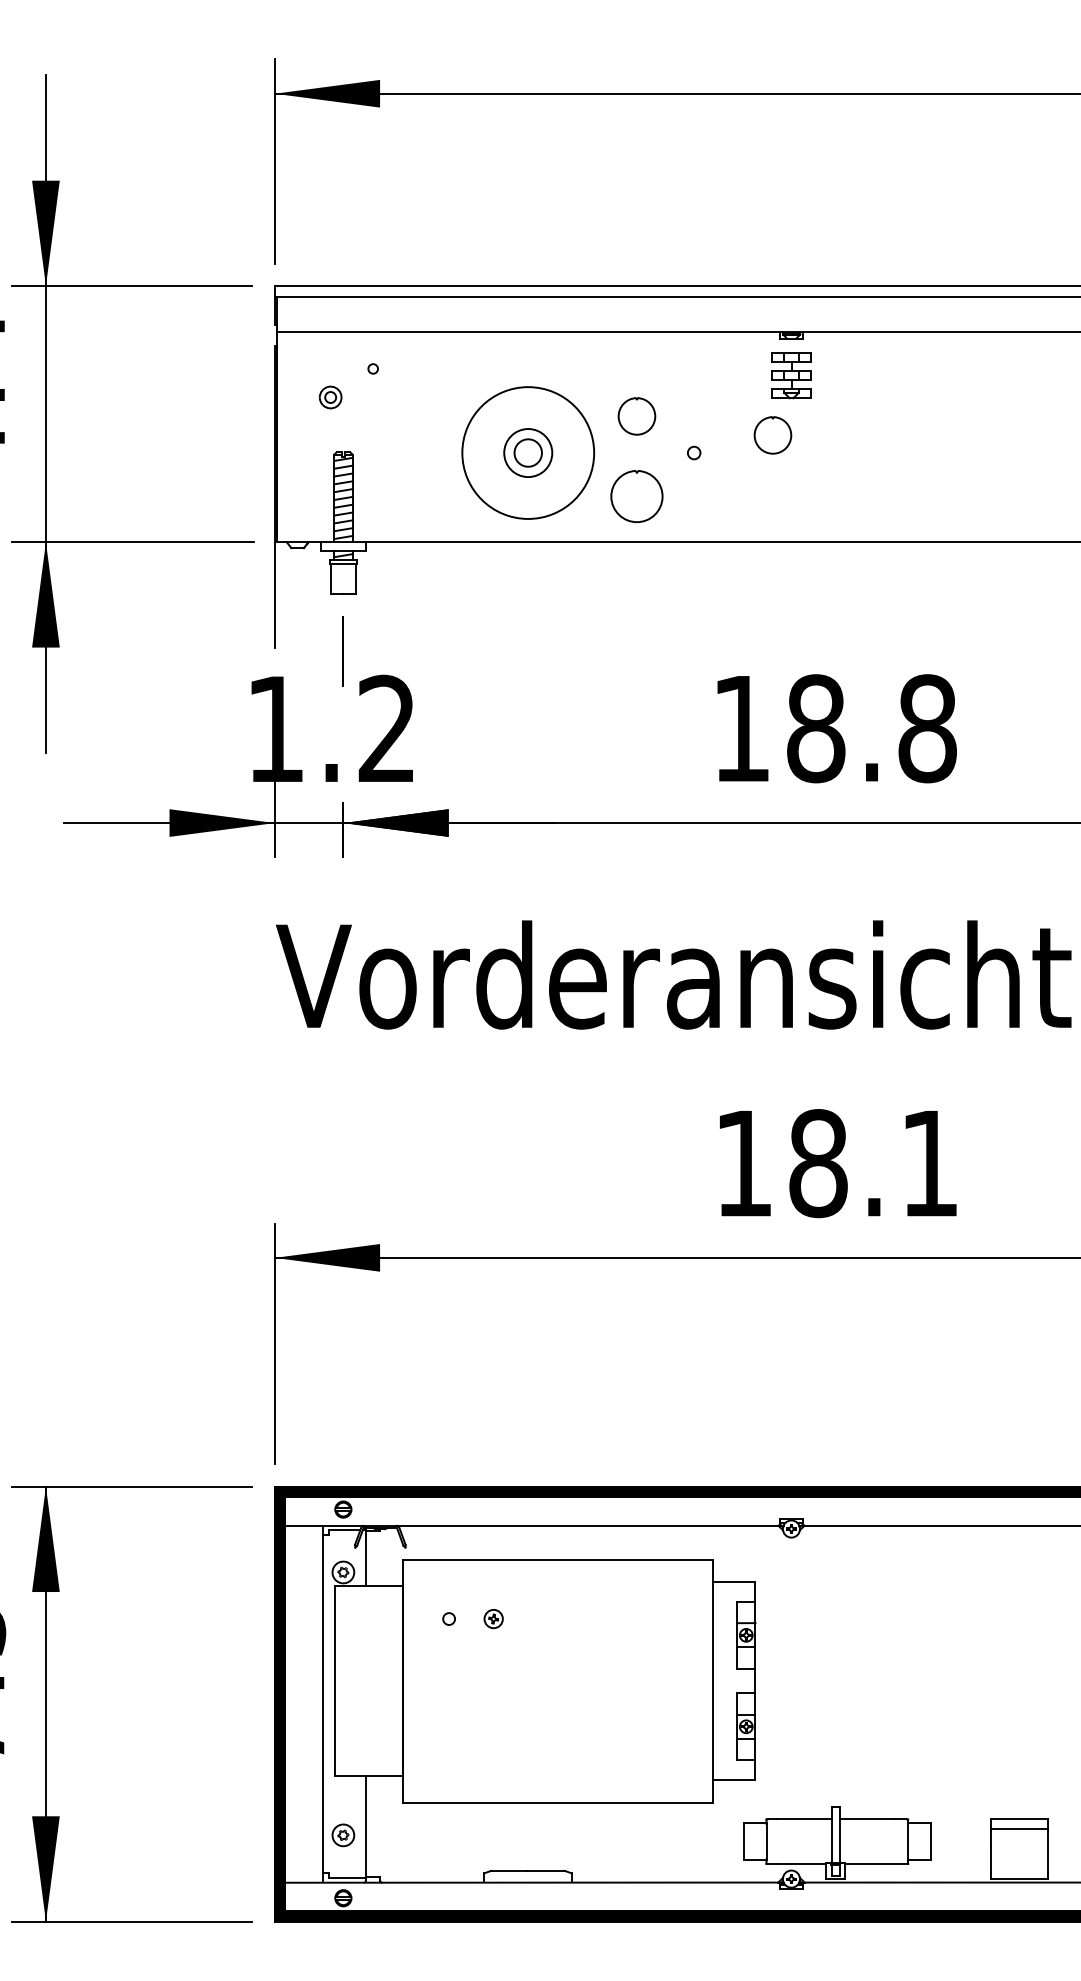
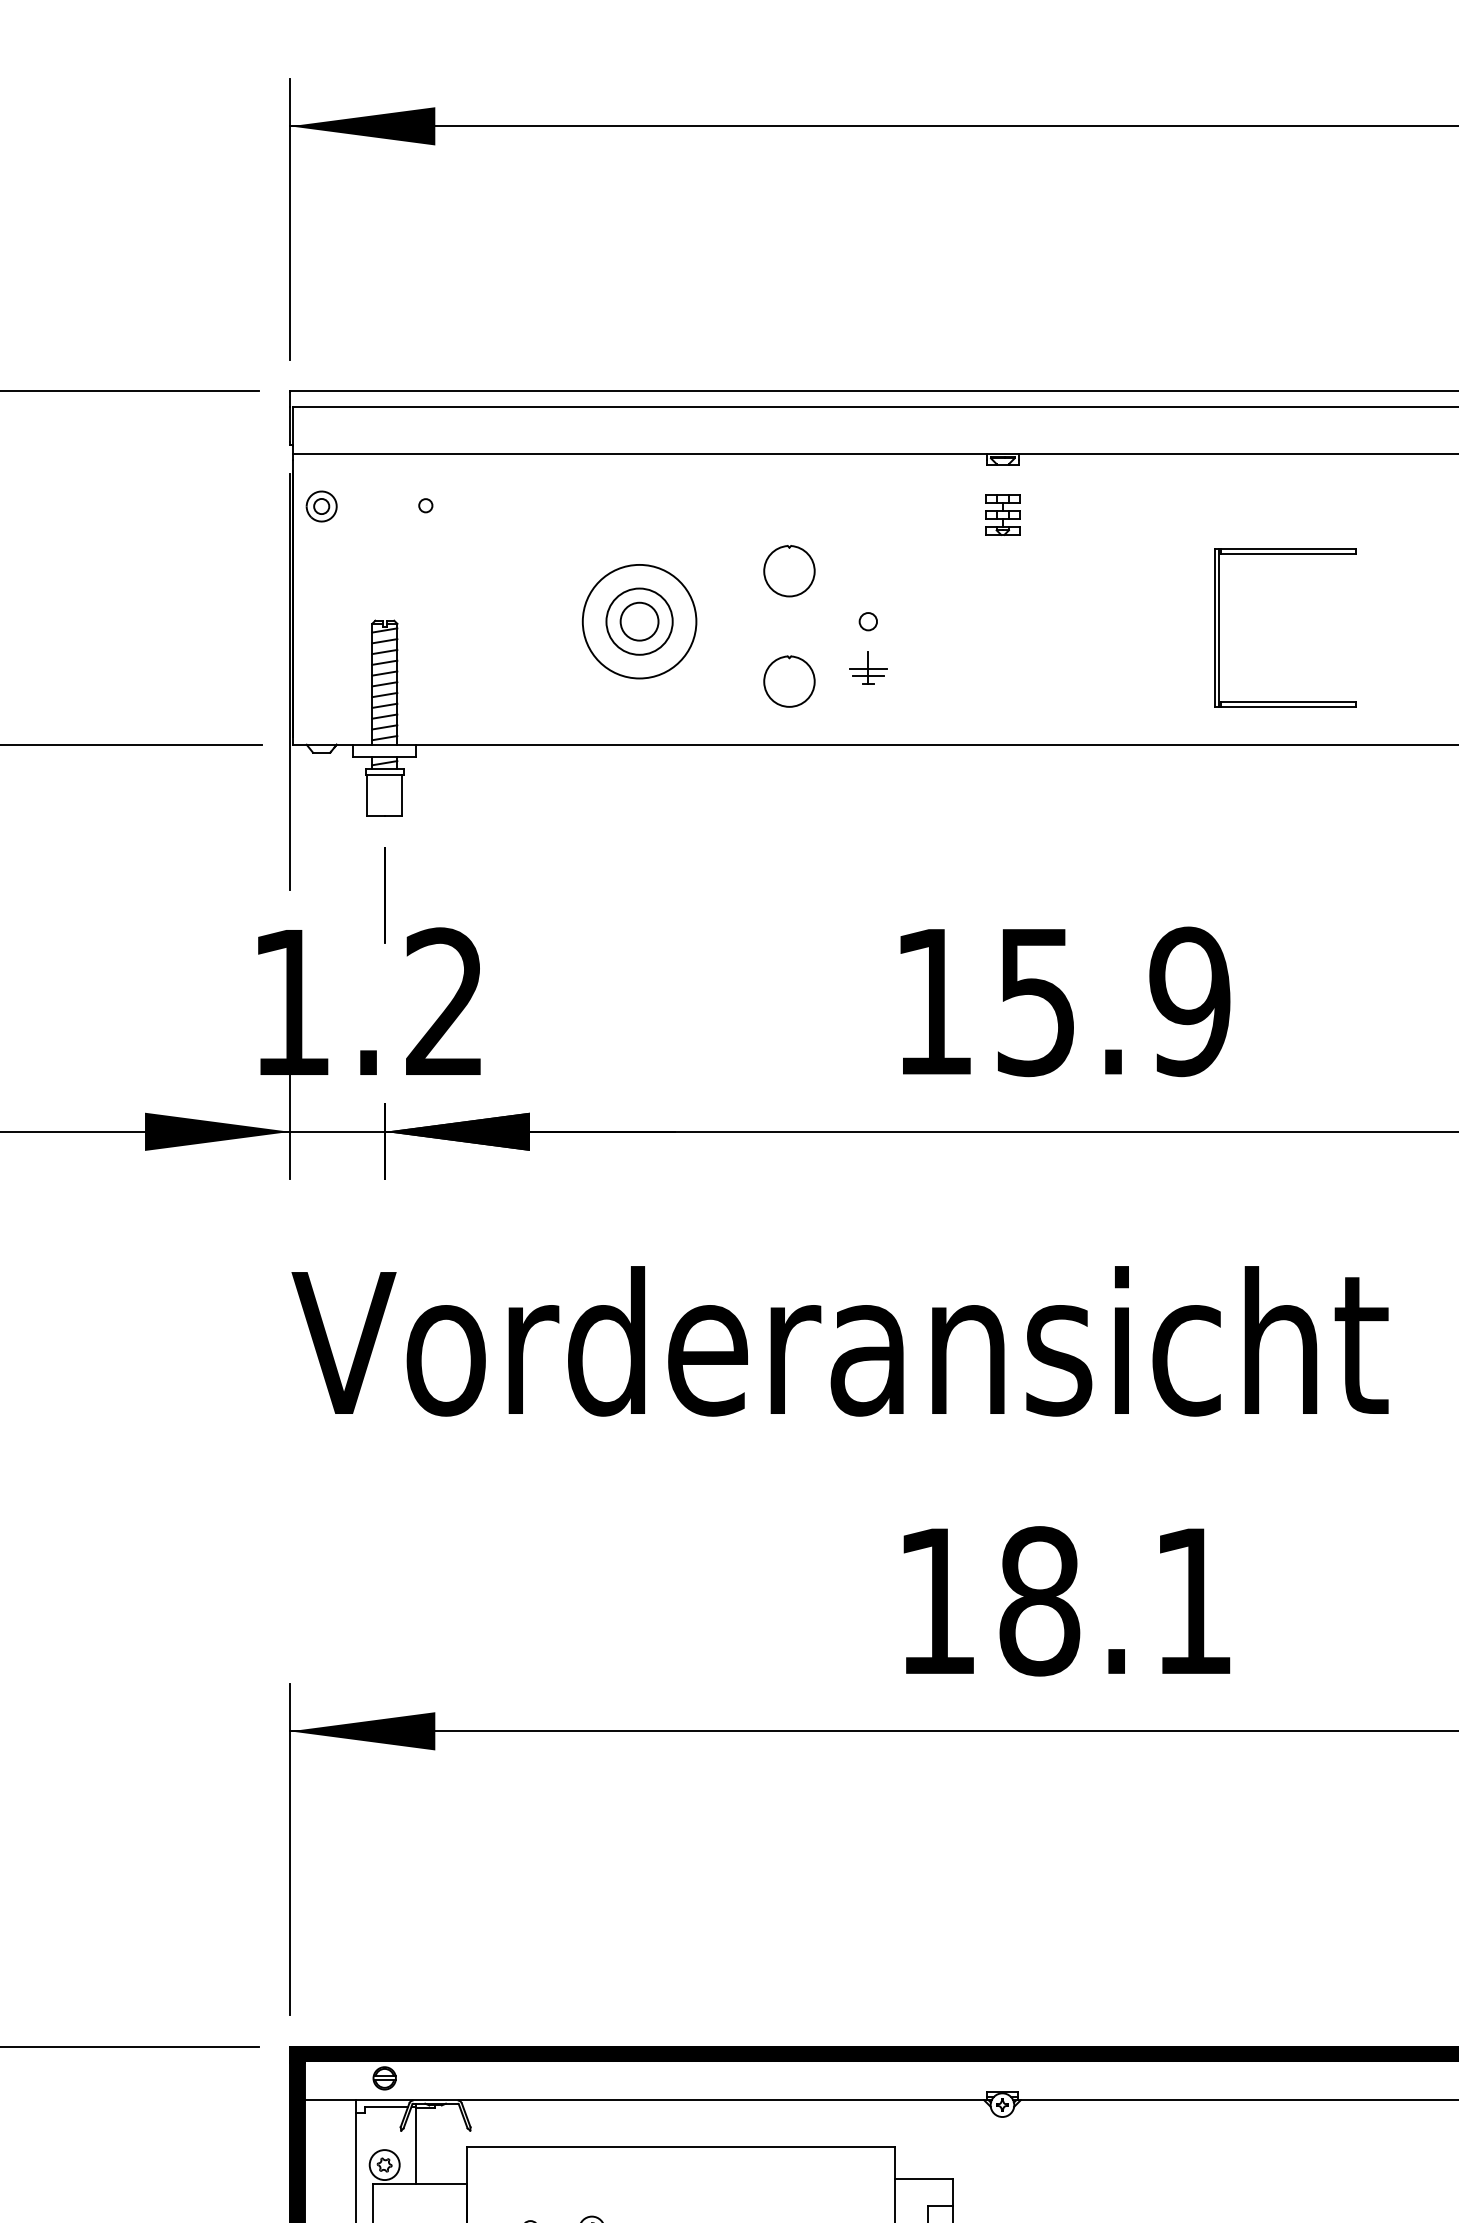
part: (791, 376) -> (1002, 516), size x0.62
part: (330, 397) -> (321, 506), moved
part: (772, 435) -> (976, 597), removed
circle: (528, 452) -> (639, 620), size x0.62
part: (949, 457) -> (1220, 627), added
part: (694, 486) -> (868, 667), added
part: (636, 496) -> (788, 681), size x0.71
text: (871, 728) -> (1112, 1001), 18.8 -> 15.9

